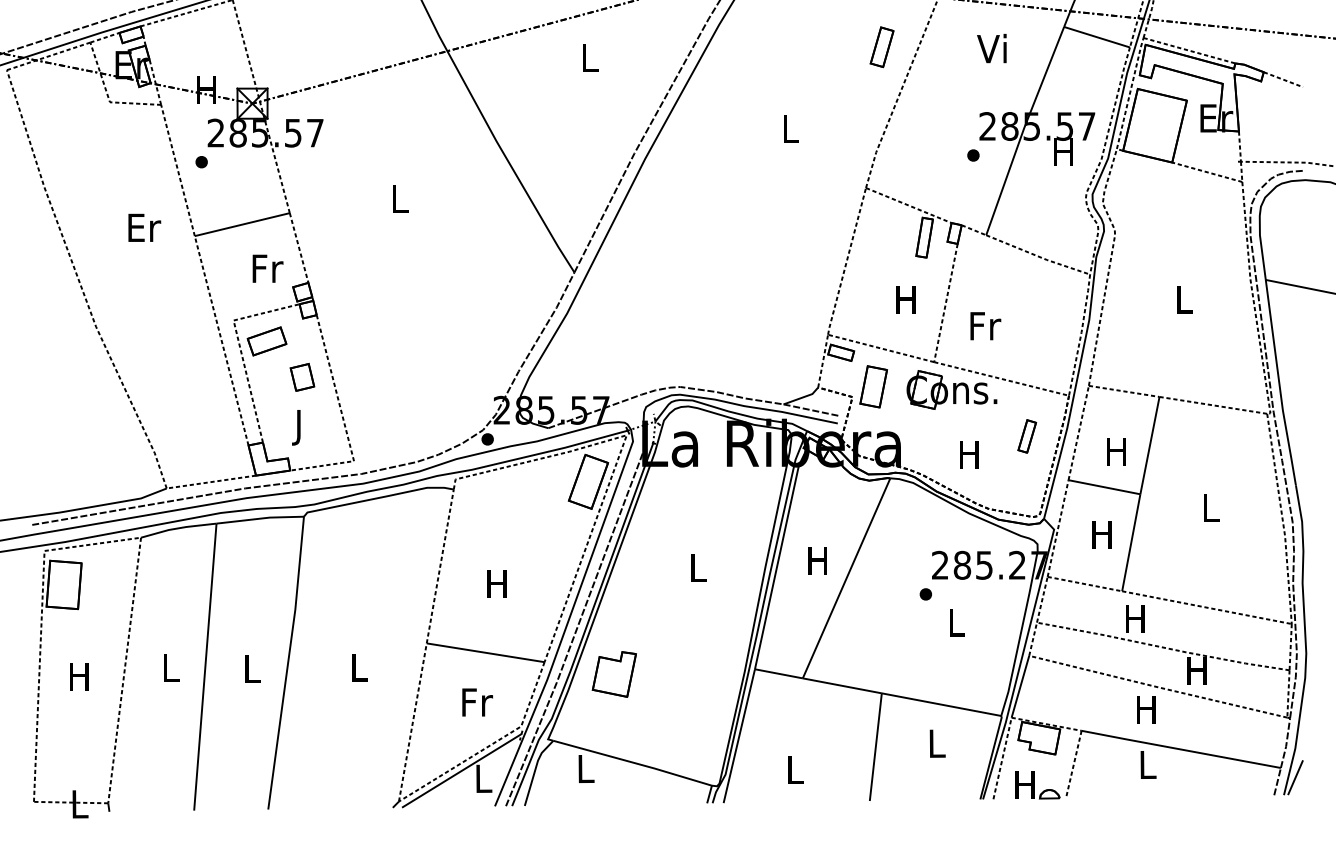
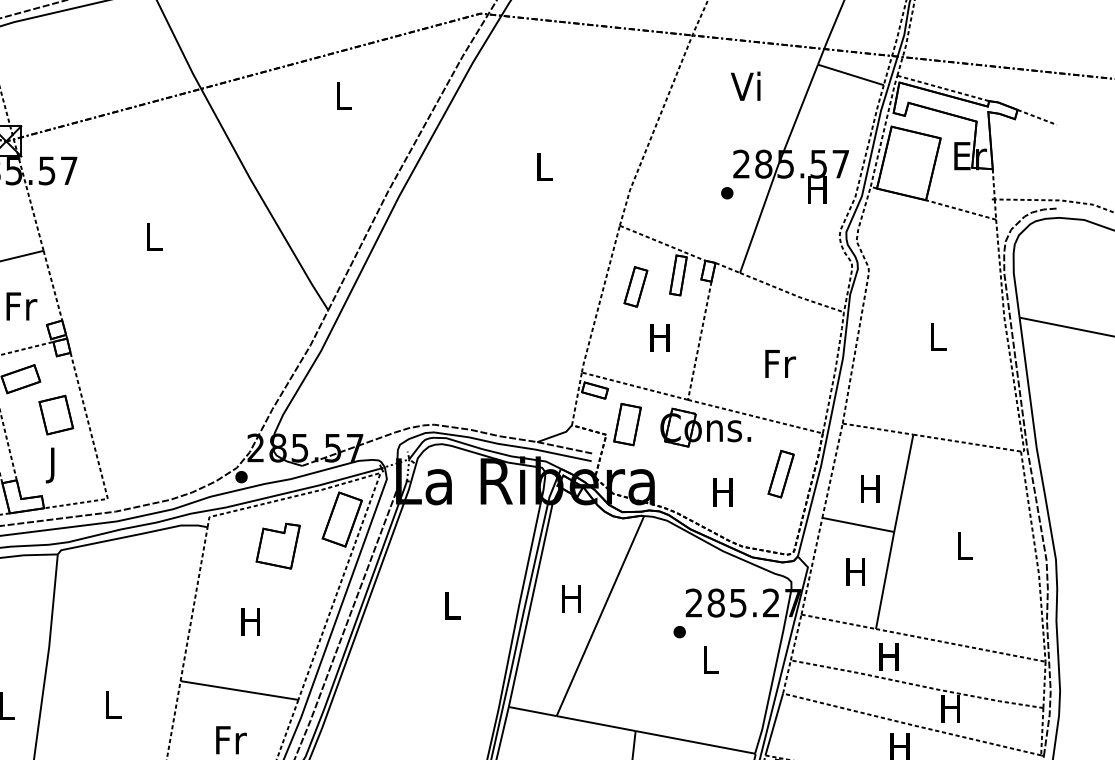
part: (881, 47) -> (635, 287), moved
text: (985, 326) -> (780, 364), moved
part: (302, 377) -> (56, 415), size x1.43
part: (1026, 436) -> (780, 474), size x1.43
part: (613, 674) -> (277, 546), moved

